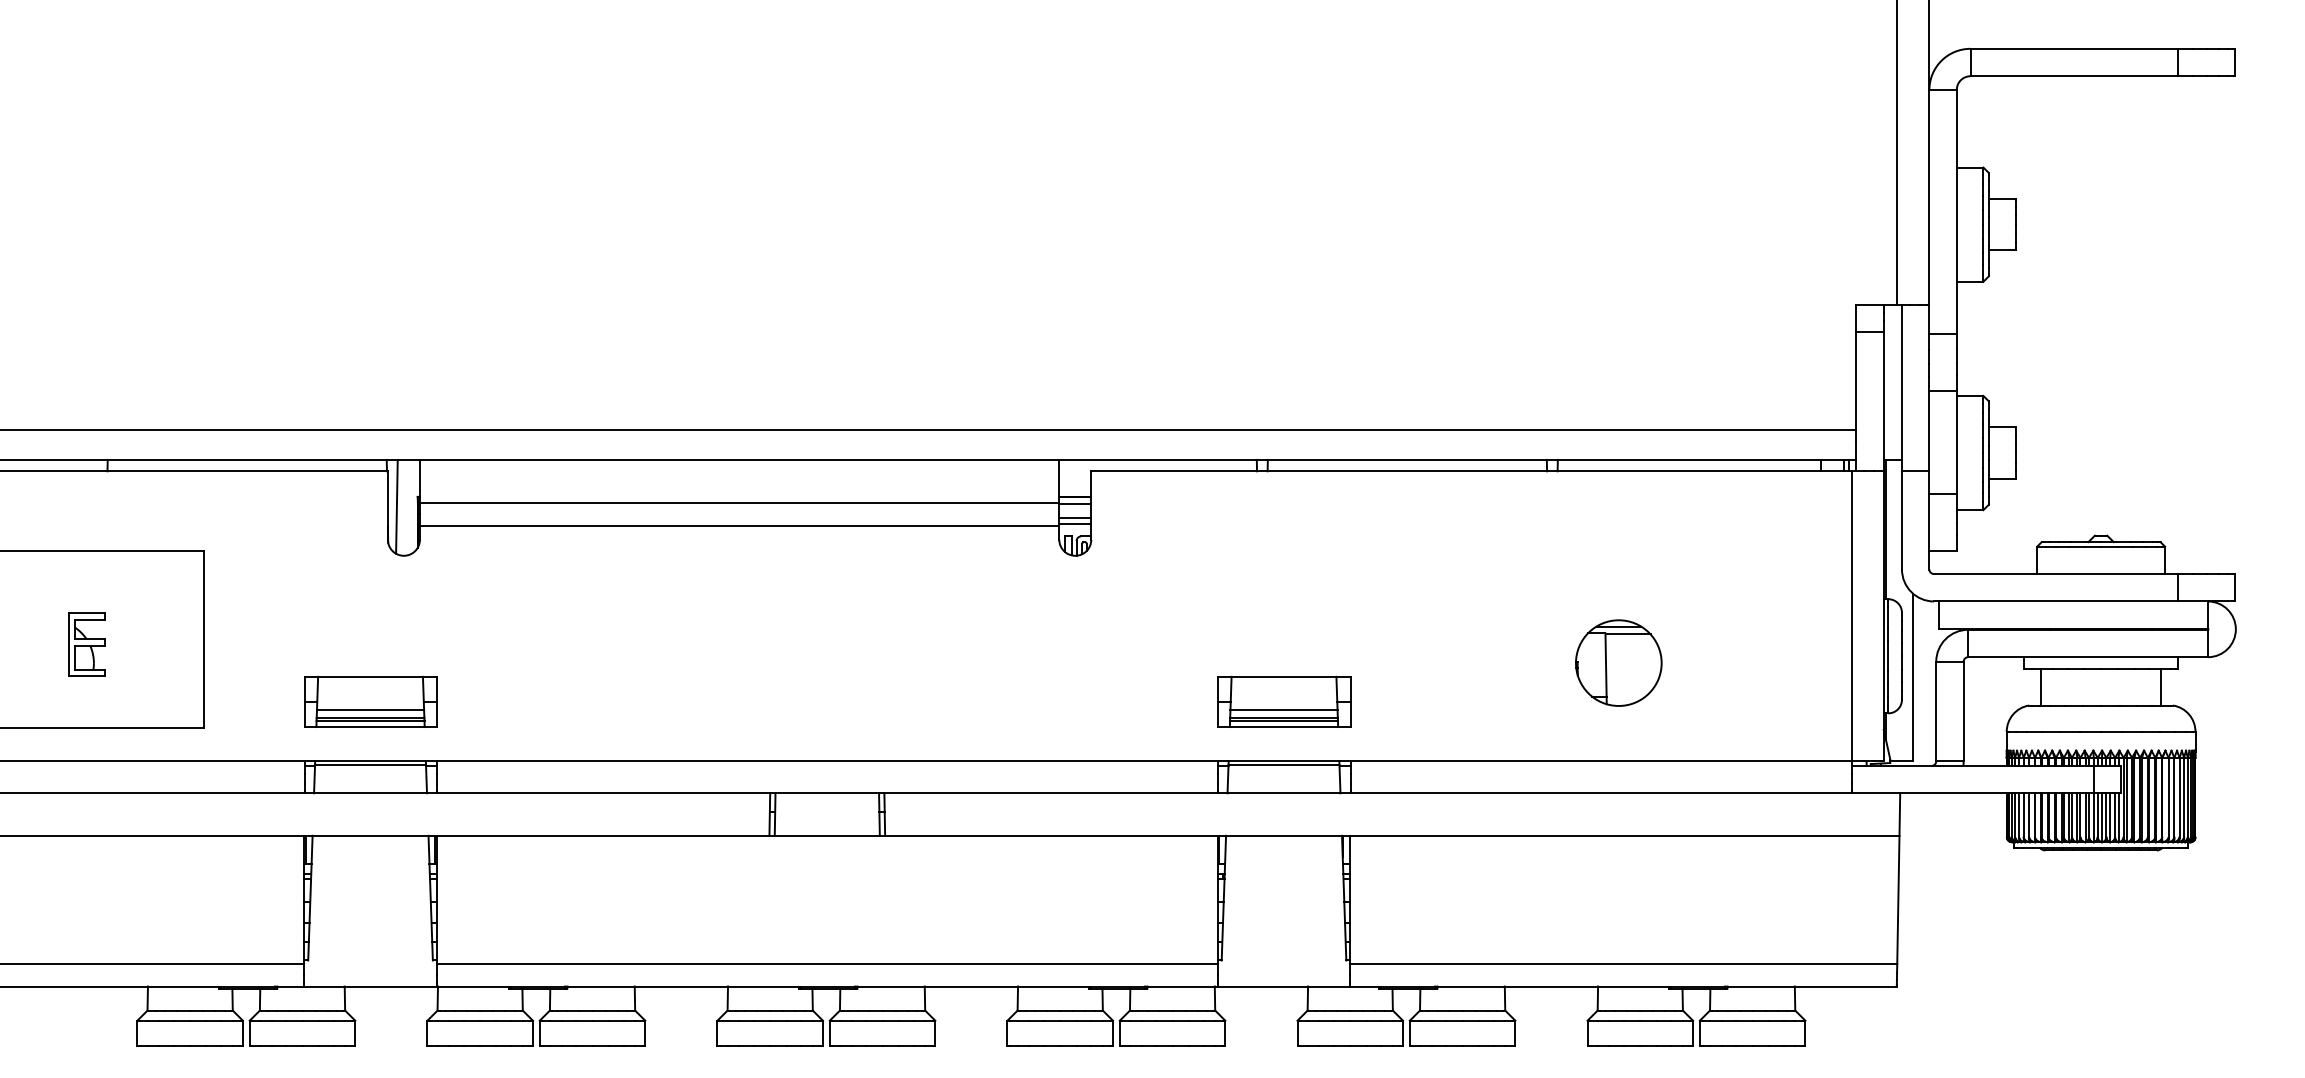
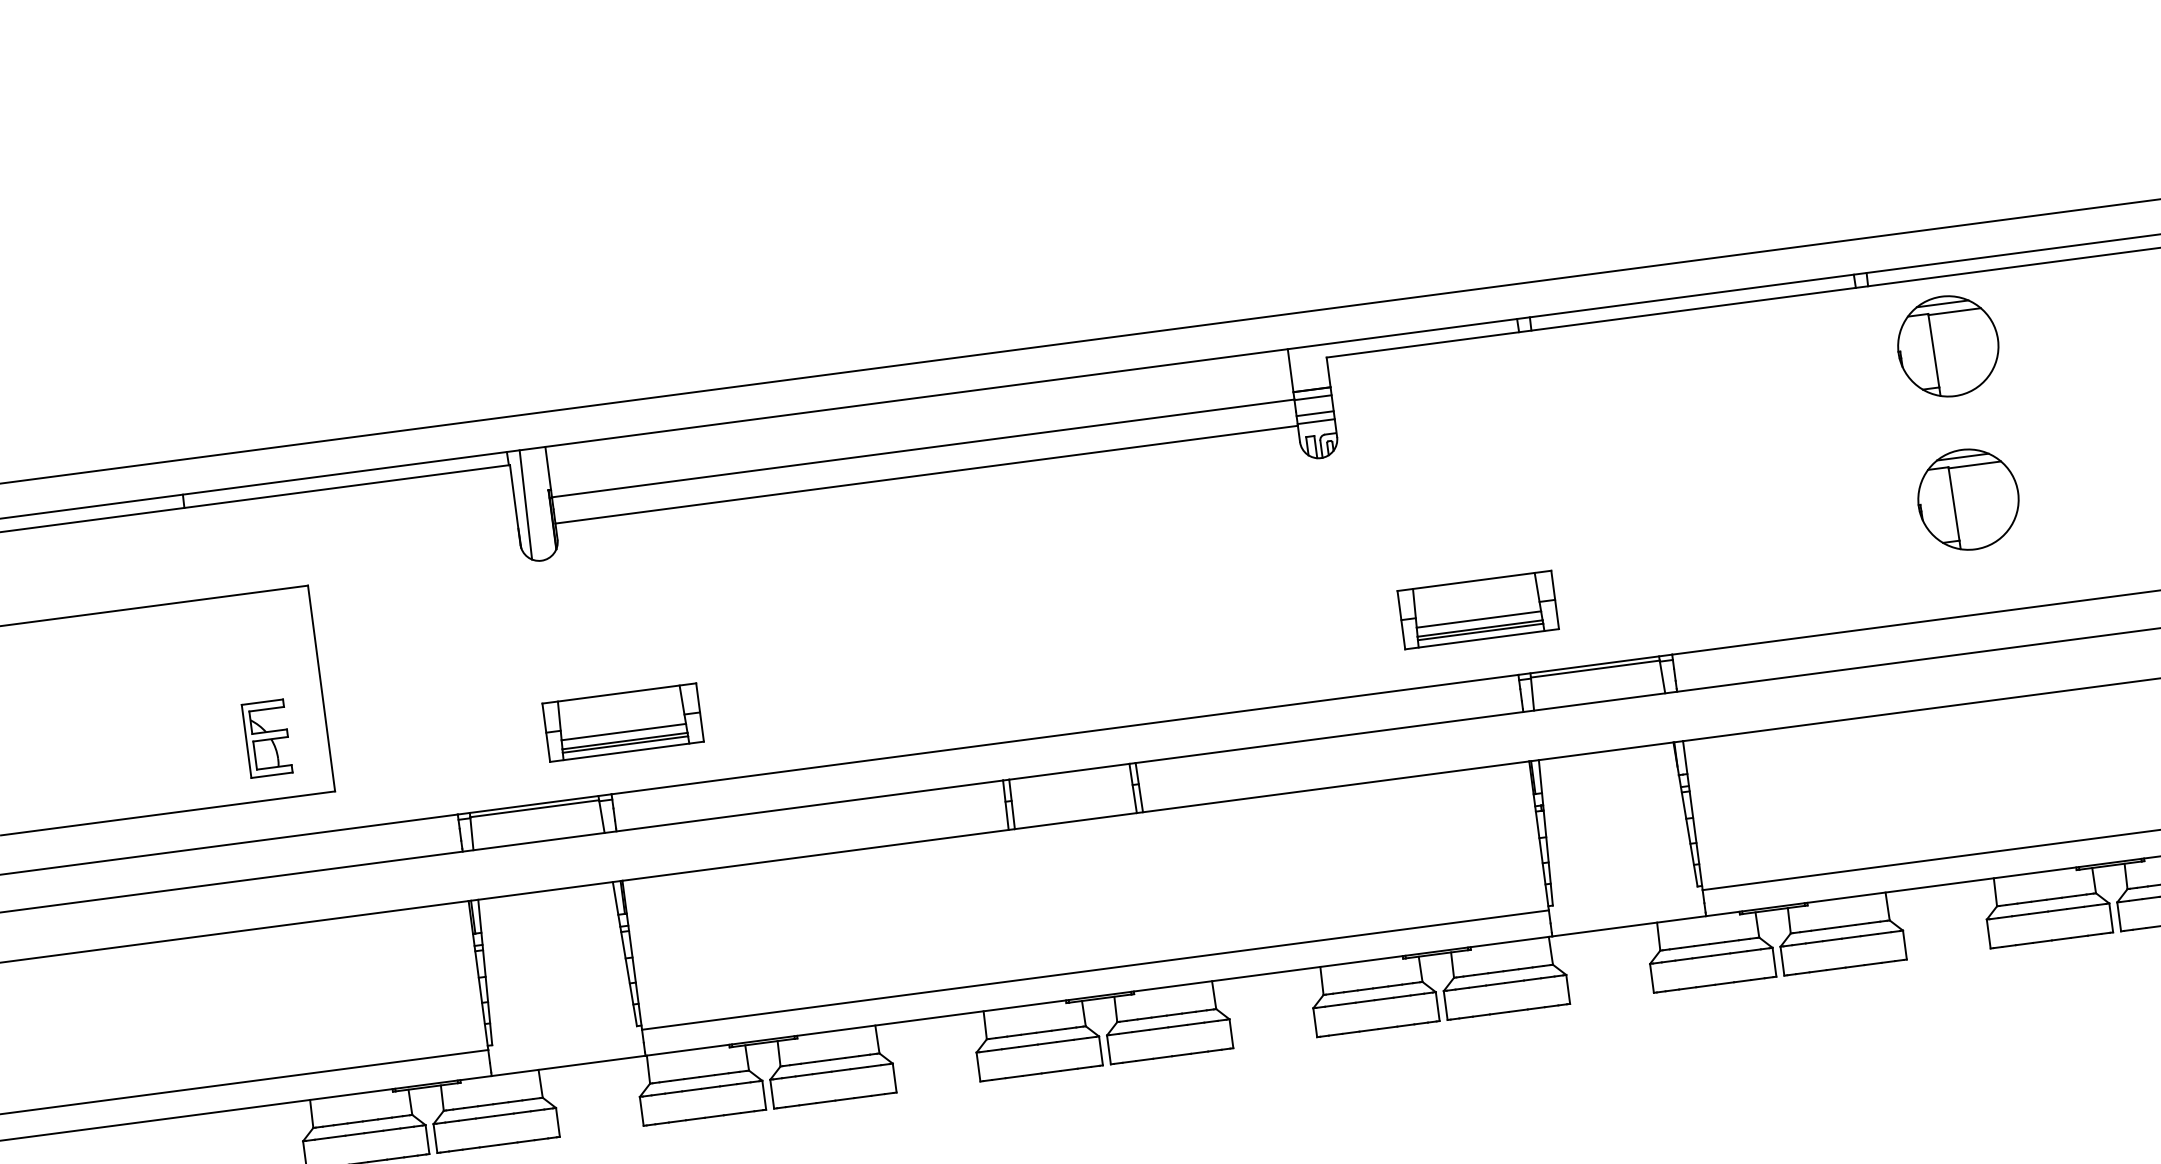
part: (1618, 530) -> (1947, 345), added
part: (86, 644) -> (266, 738), moved
part: (370, 701) -> (622, 722), moved
part: (1284, 701) -> (1478, 609), moved

